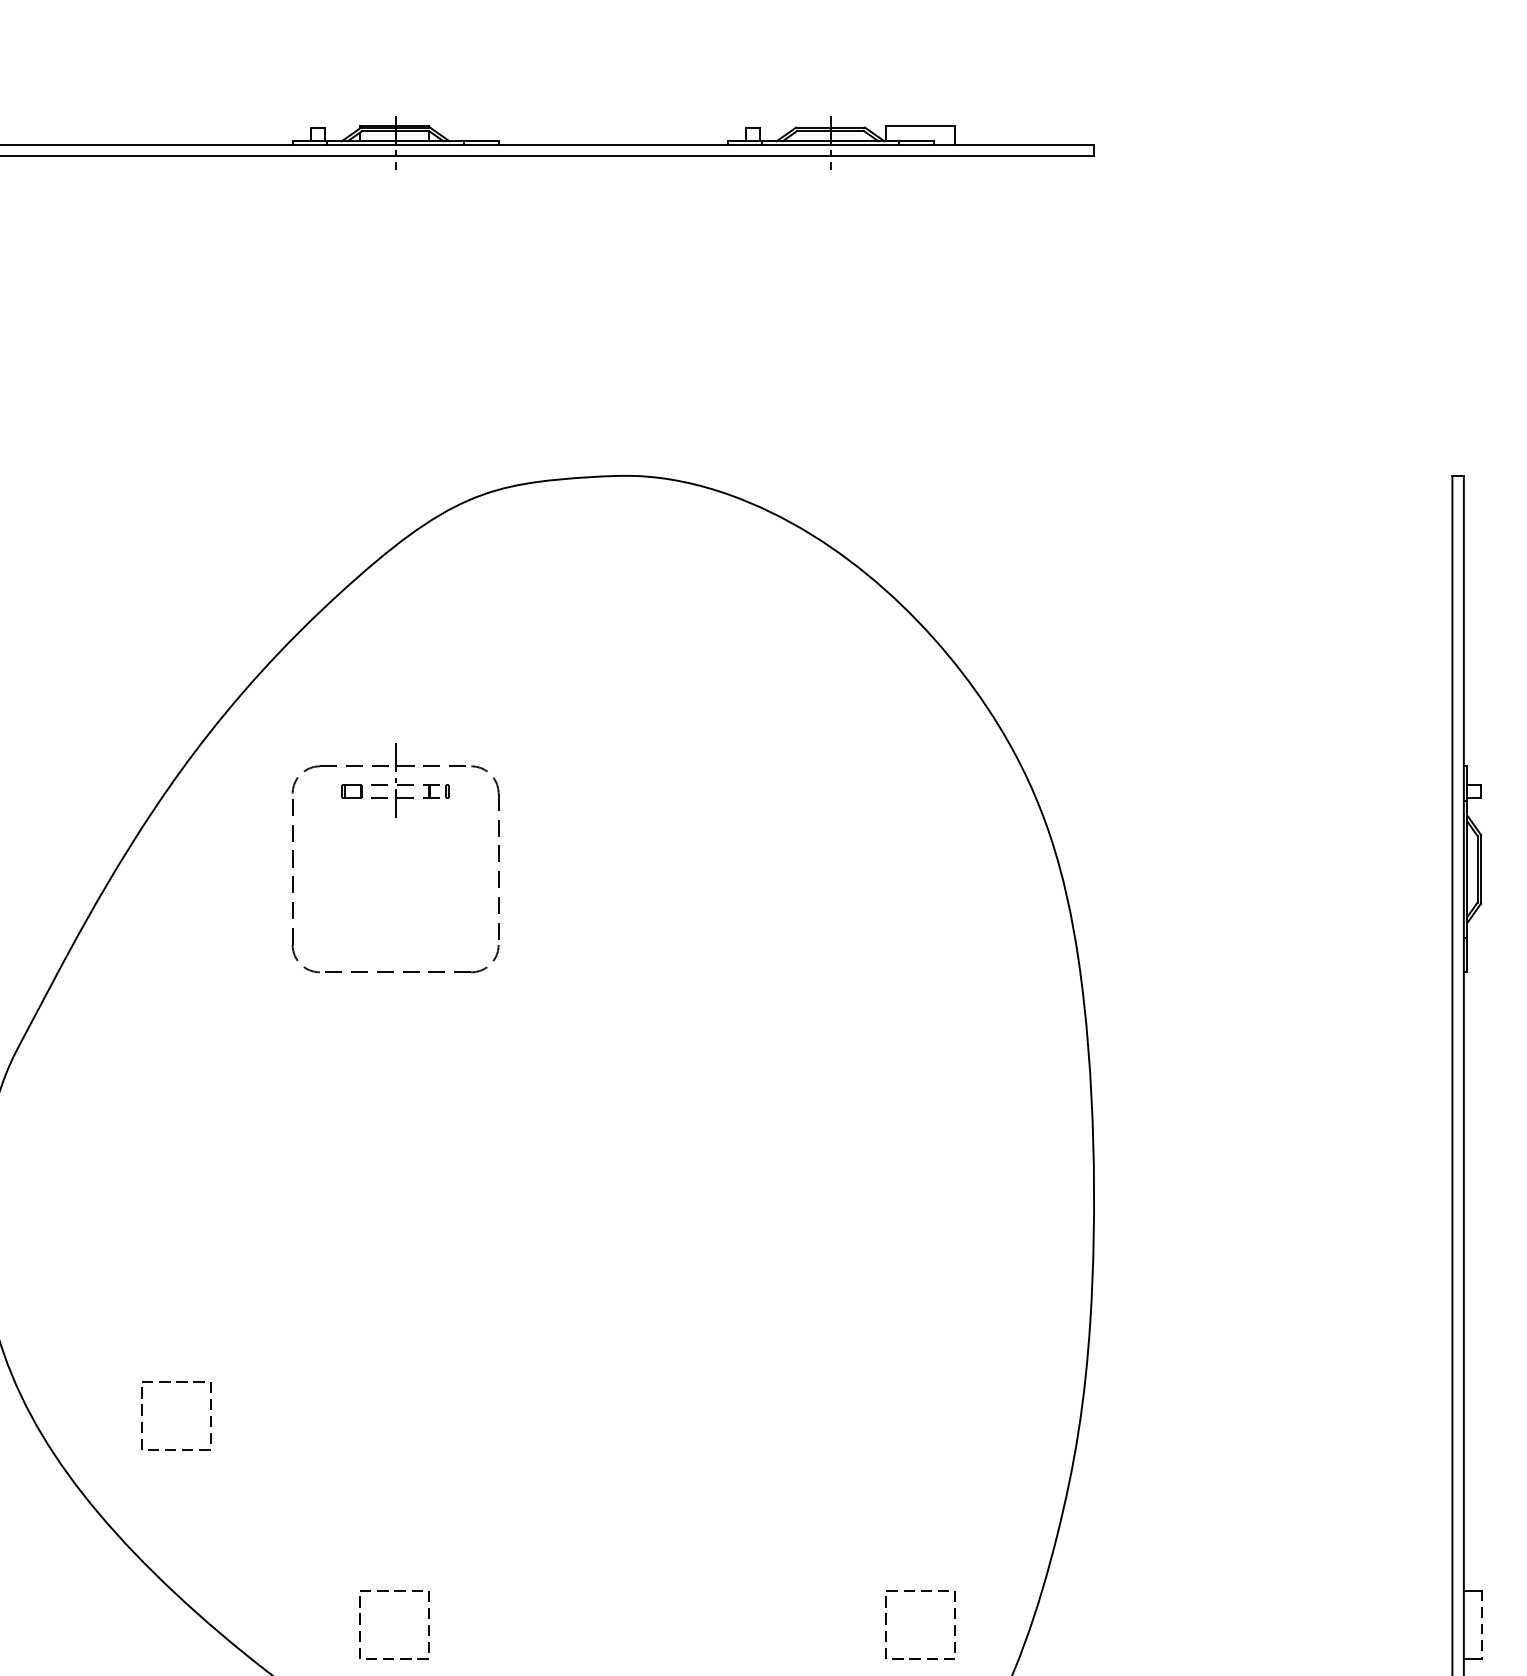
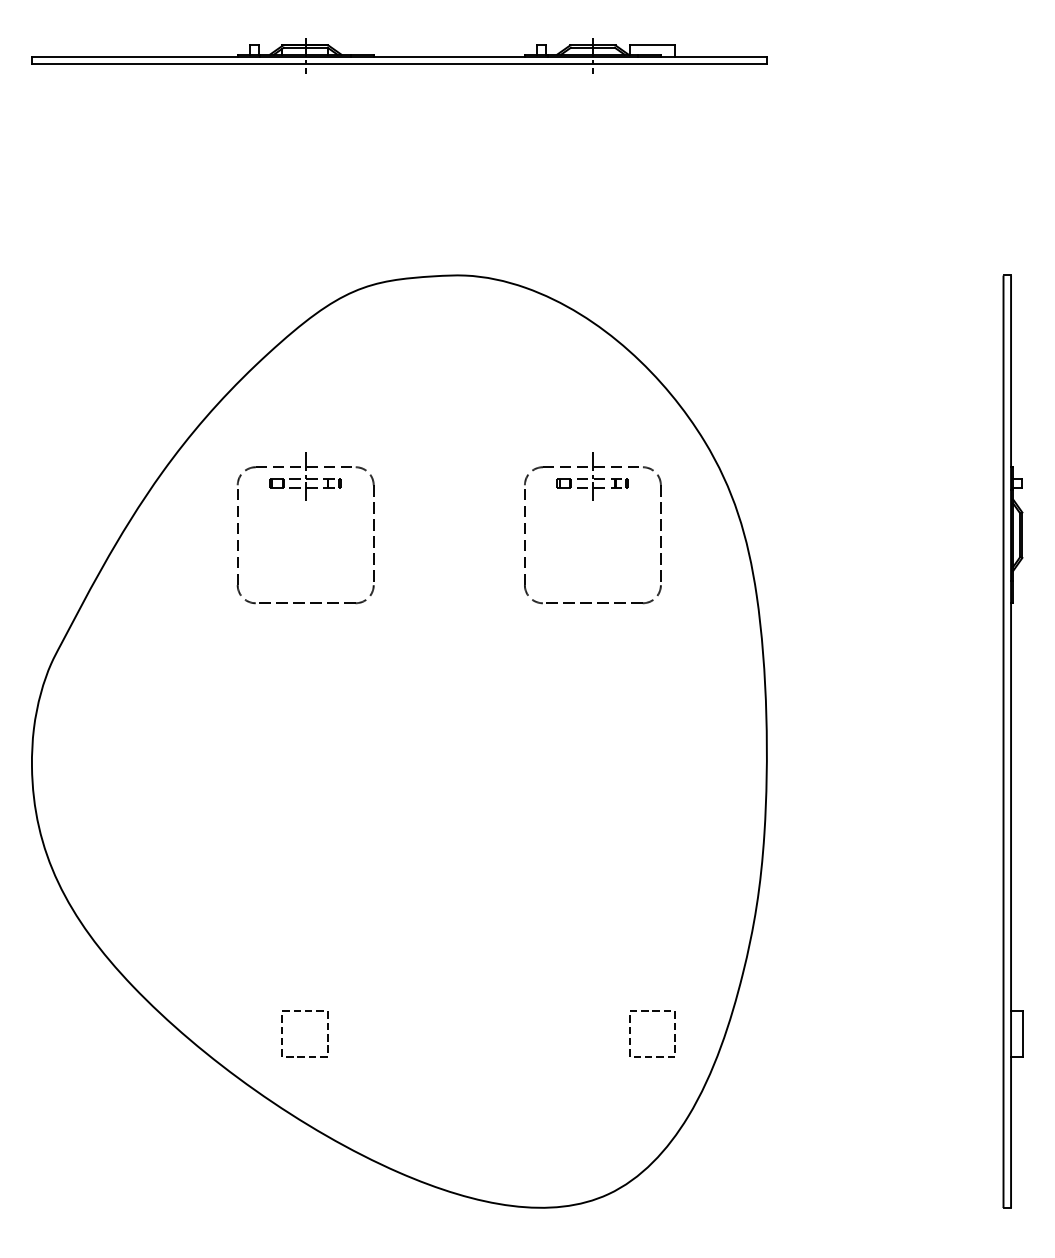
part: (829, 816) -> (592, 500), added
part: (142, 1414) -> (138, 895), removed
line: (1482, 1625) -> (1023, 1034), dashed -> solid

